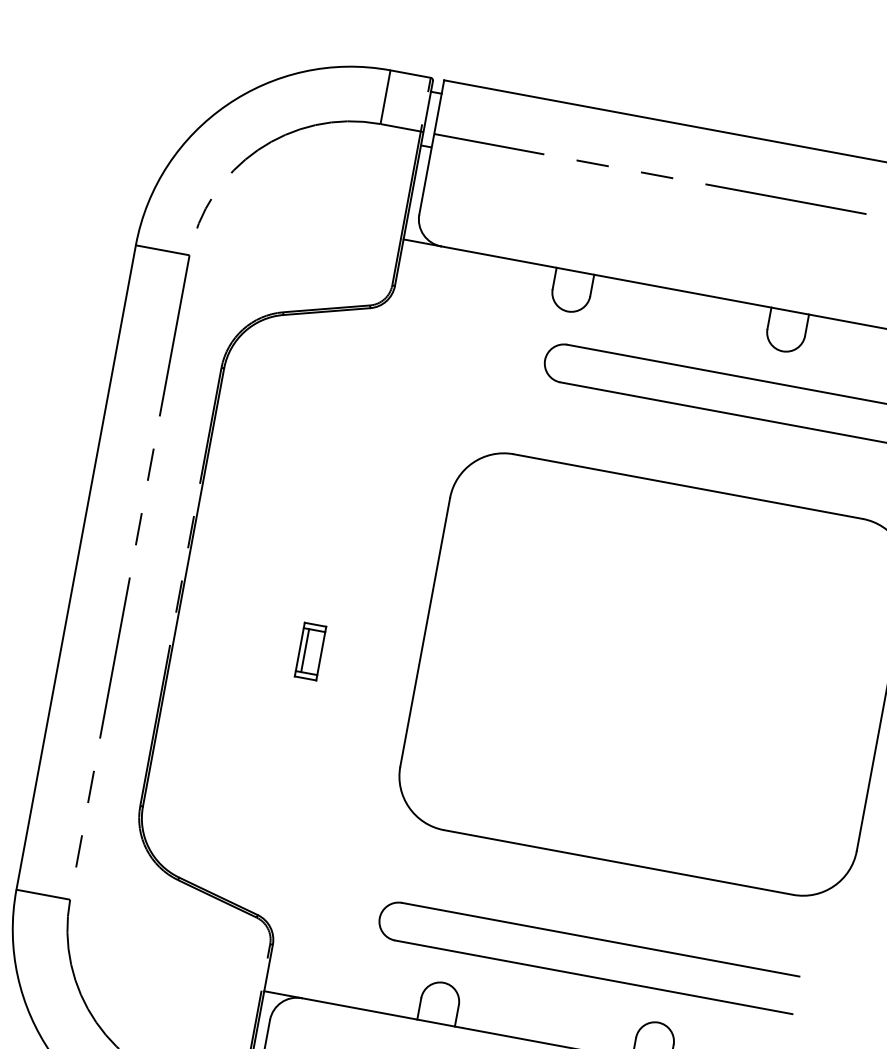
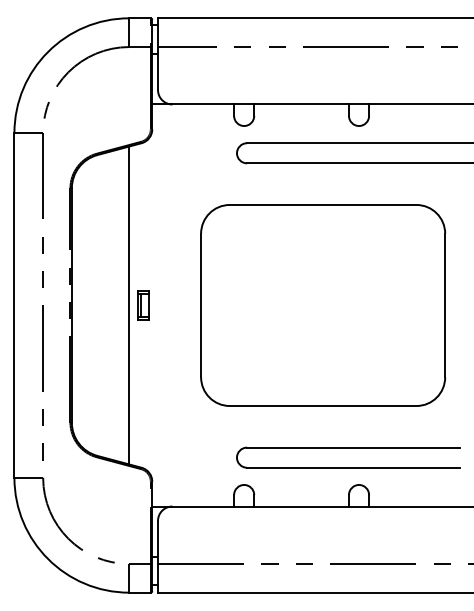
line: (291, 607) -> (129, 305), added
part: (310, 651) -> (143, 305), moved
part: (591, 939) -> (348, 448), moved

